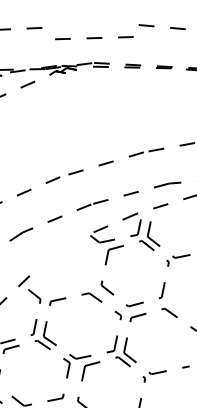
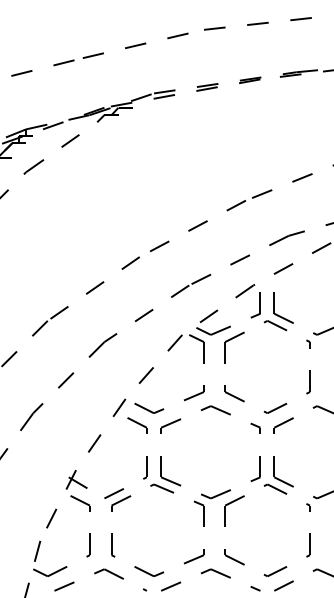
line: (94, 37) -> (135, 45), moved
part: (53, 258) -> (153, 369), added

